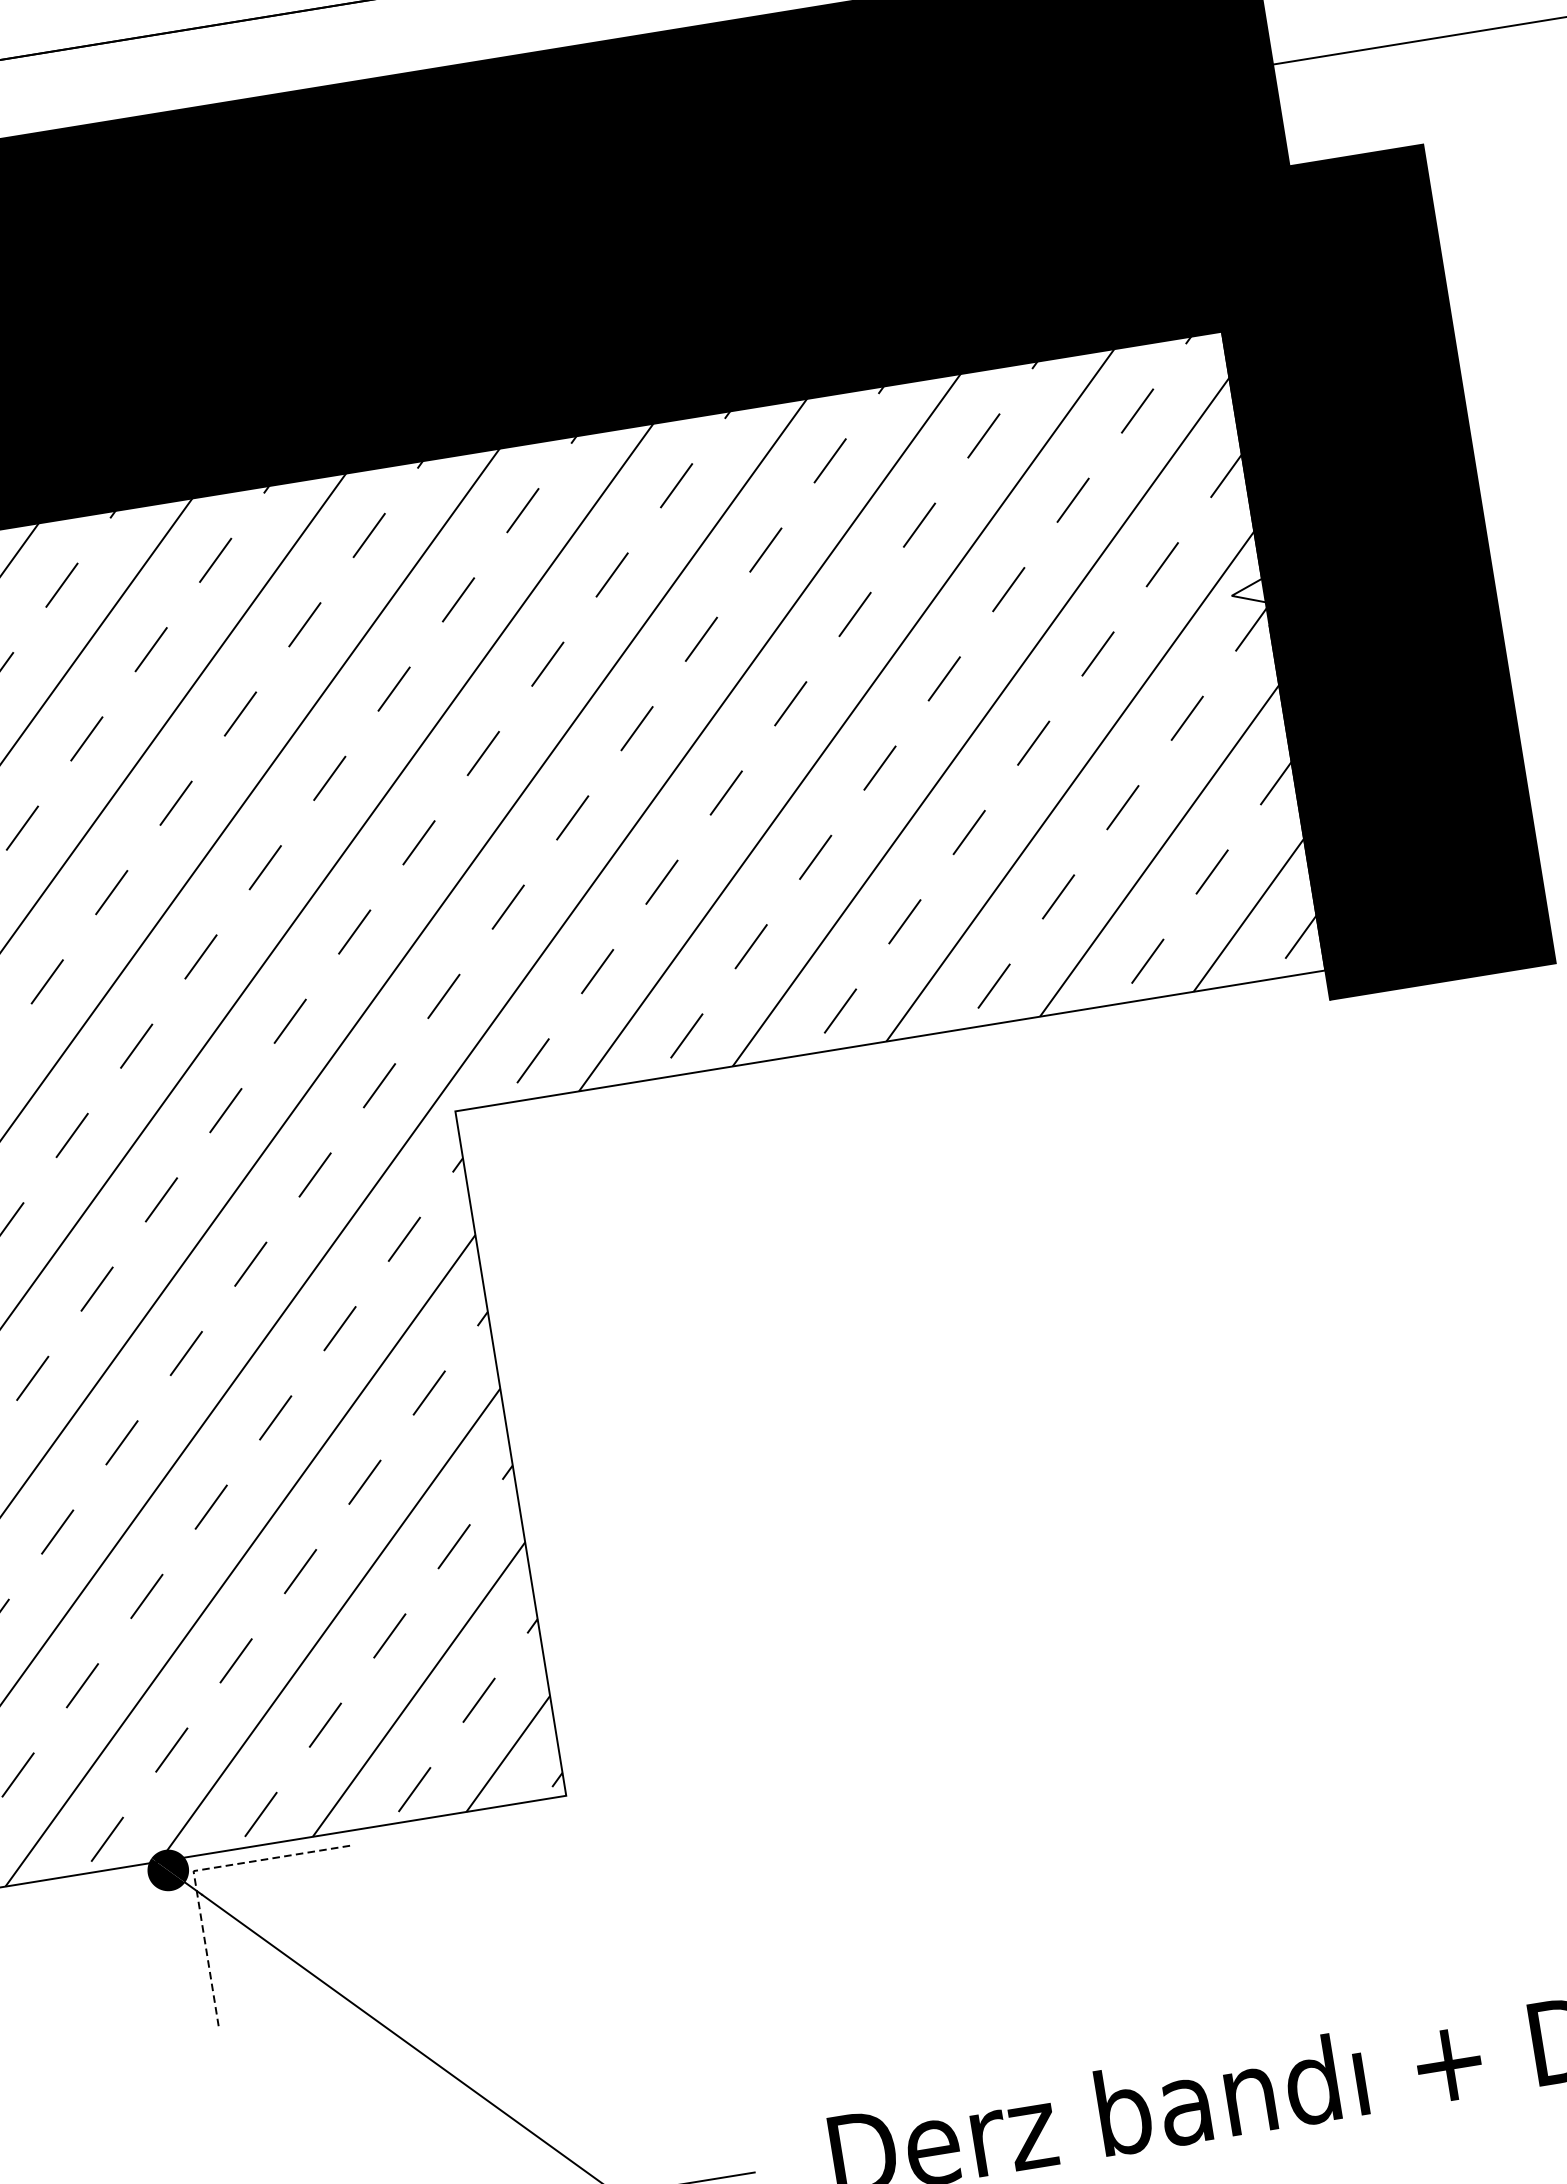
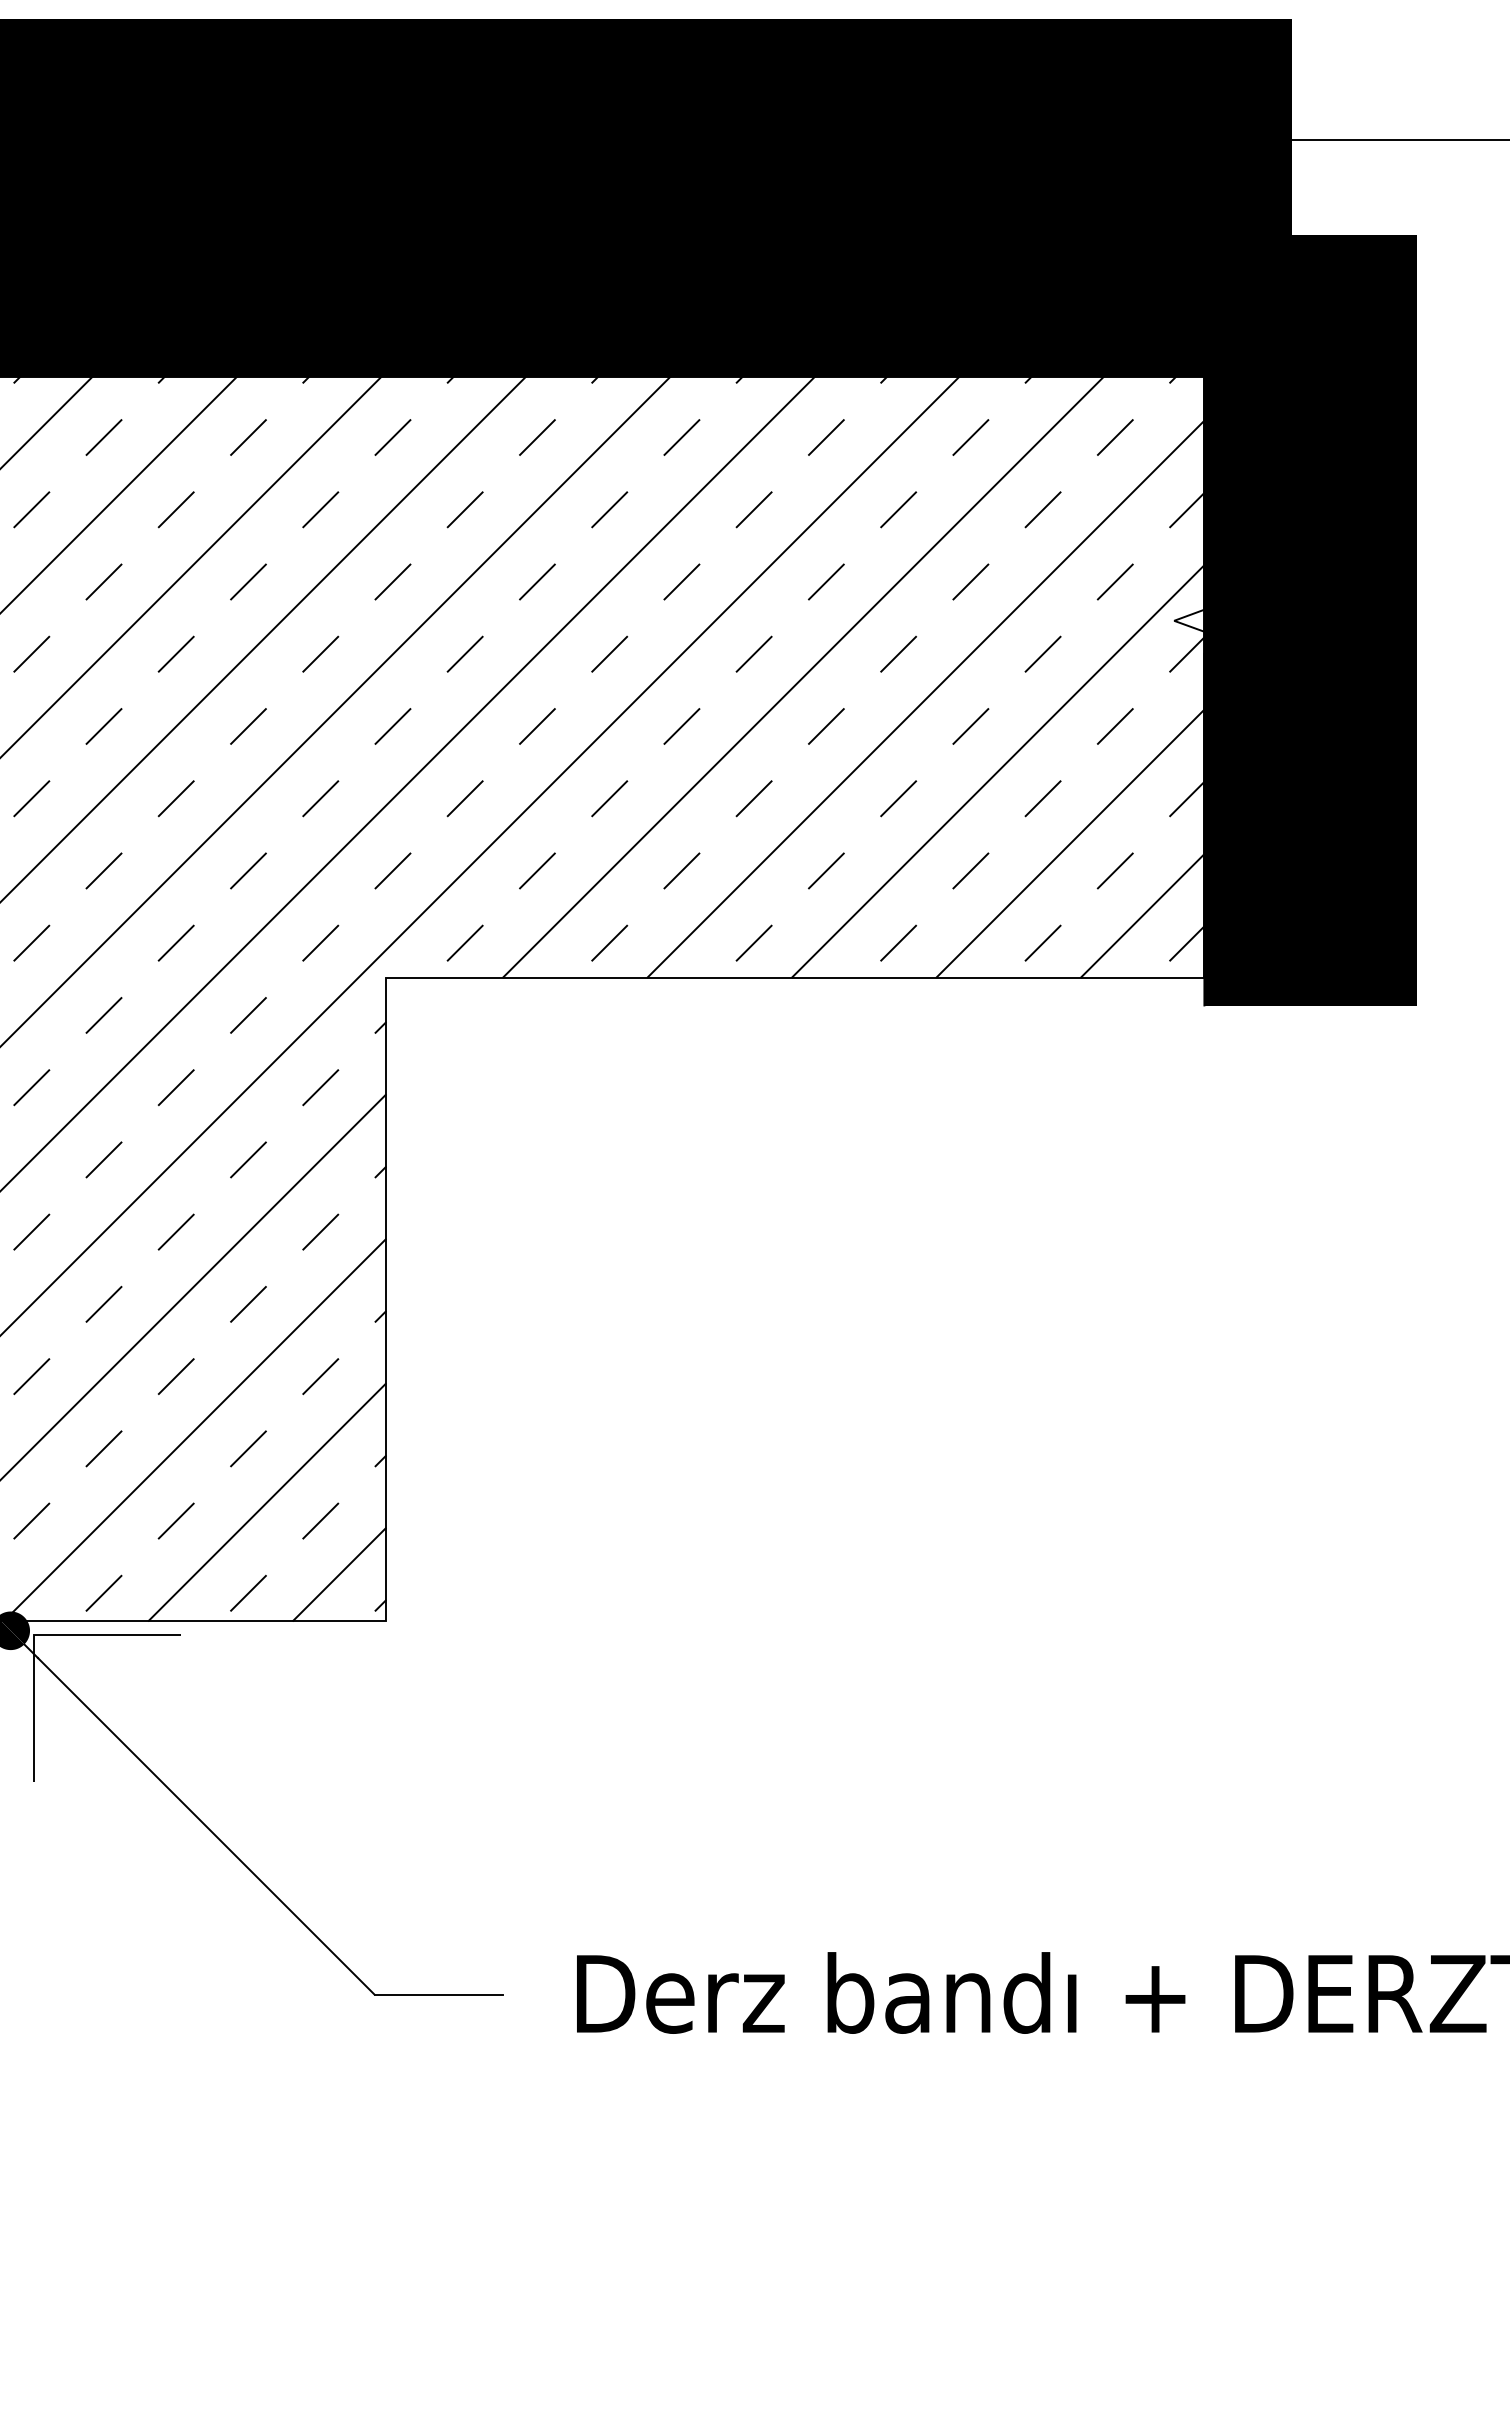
line: (193, 1871) -> (33, 1635), dashed -> solid

